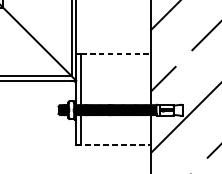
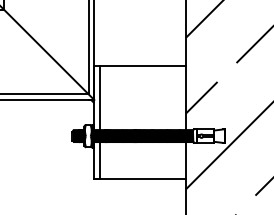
line: (115, 53) -> (142, 66), dashed -> solid
line: (113, 144) -> (140, 178), dashed -> solid

